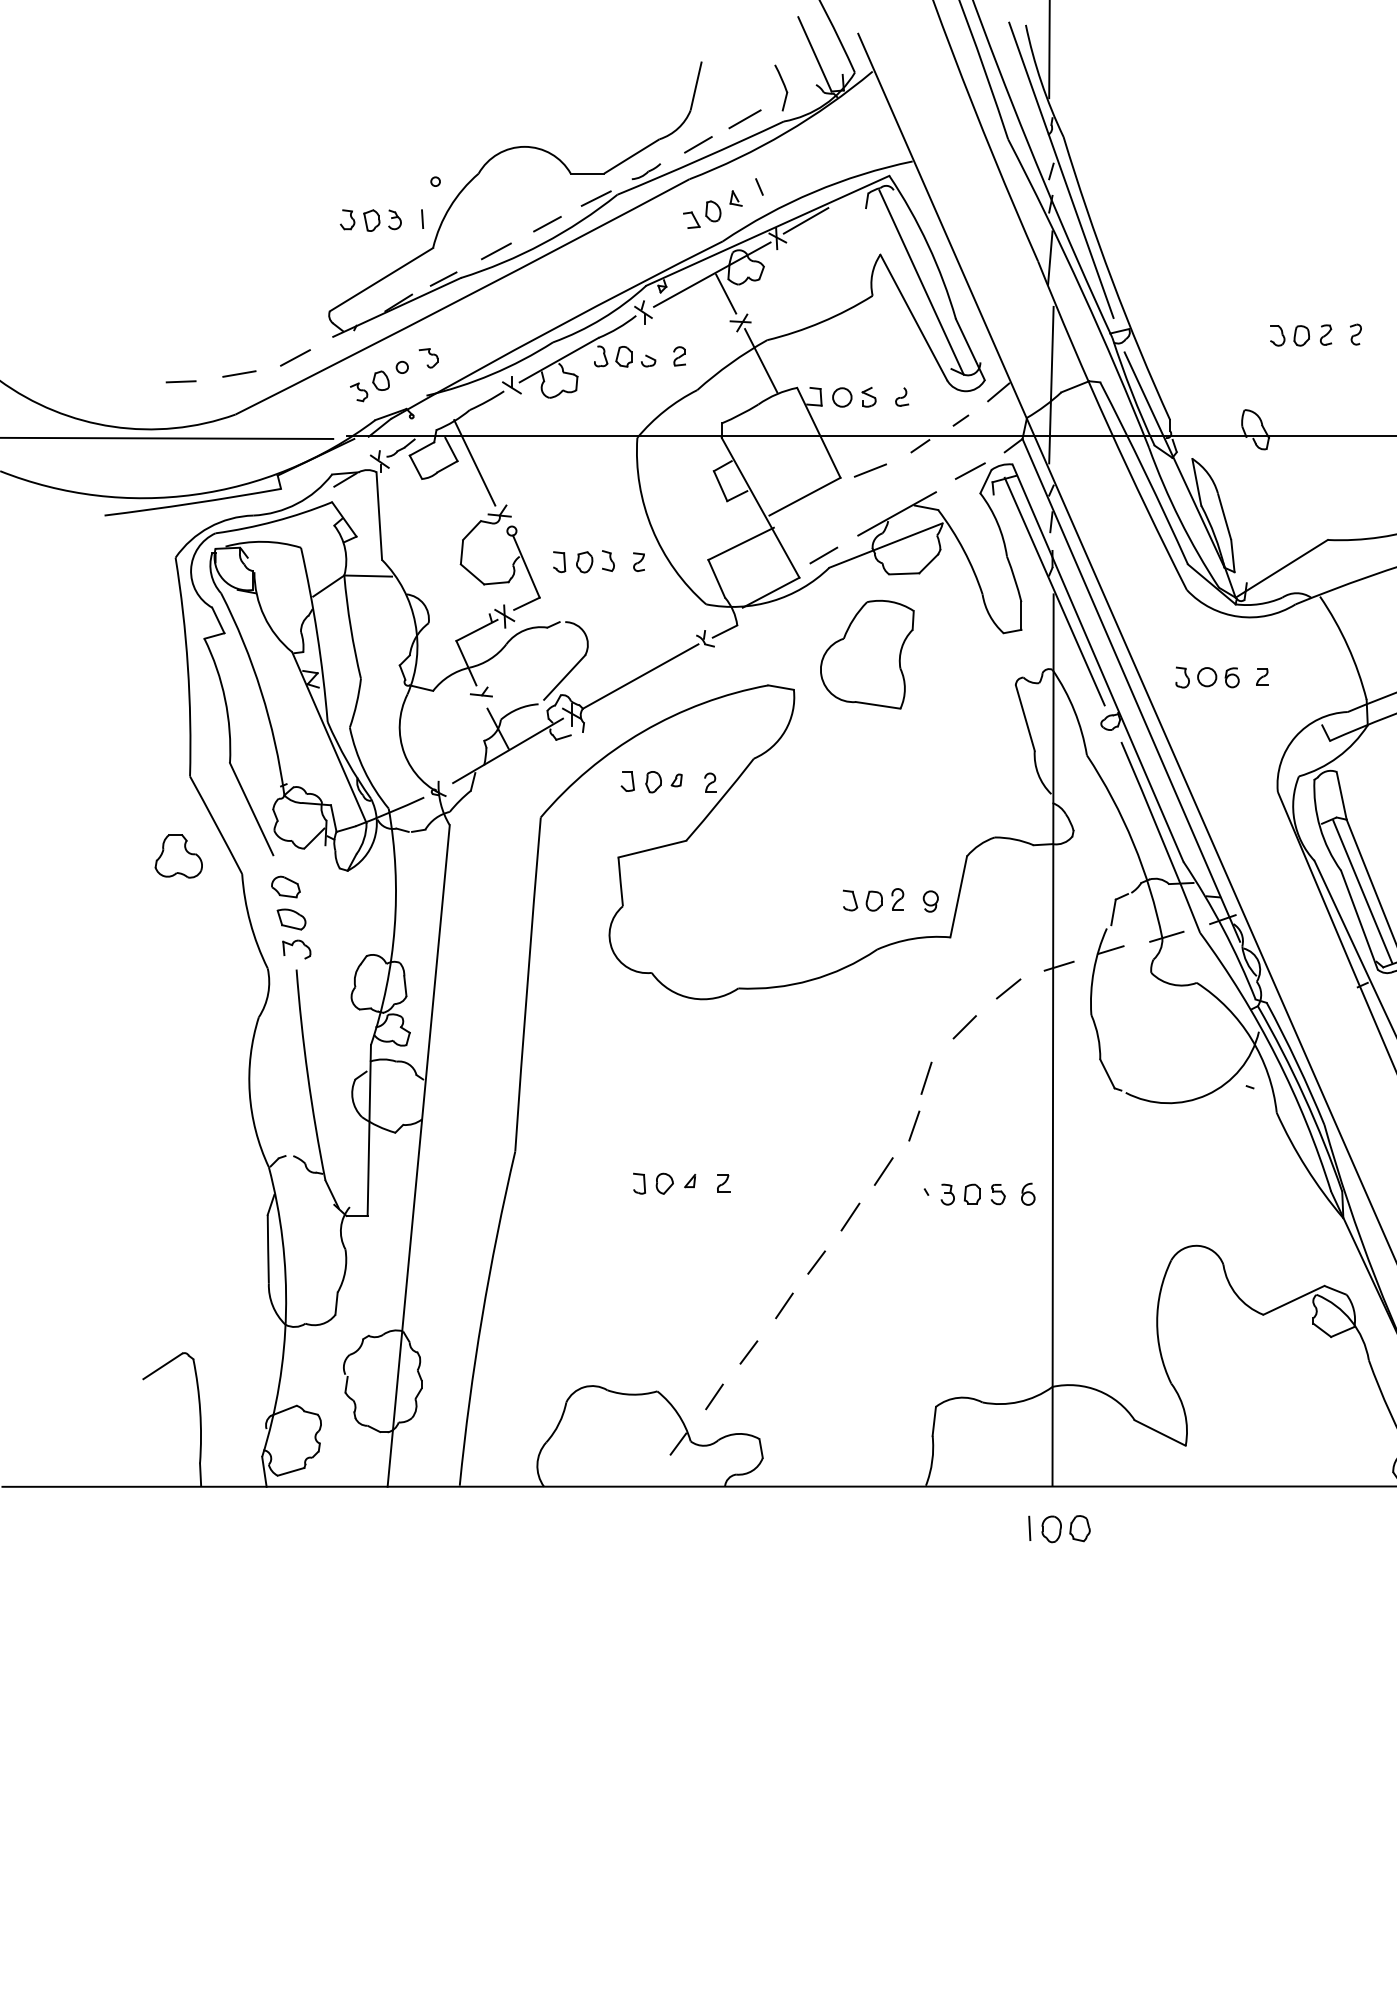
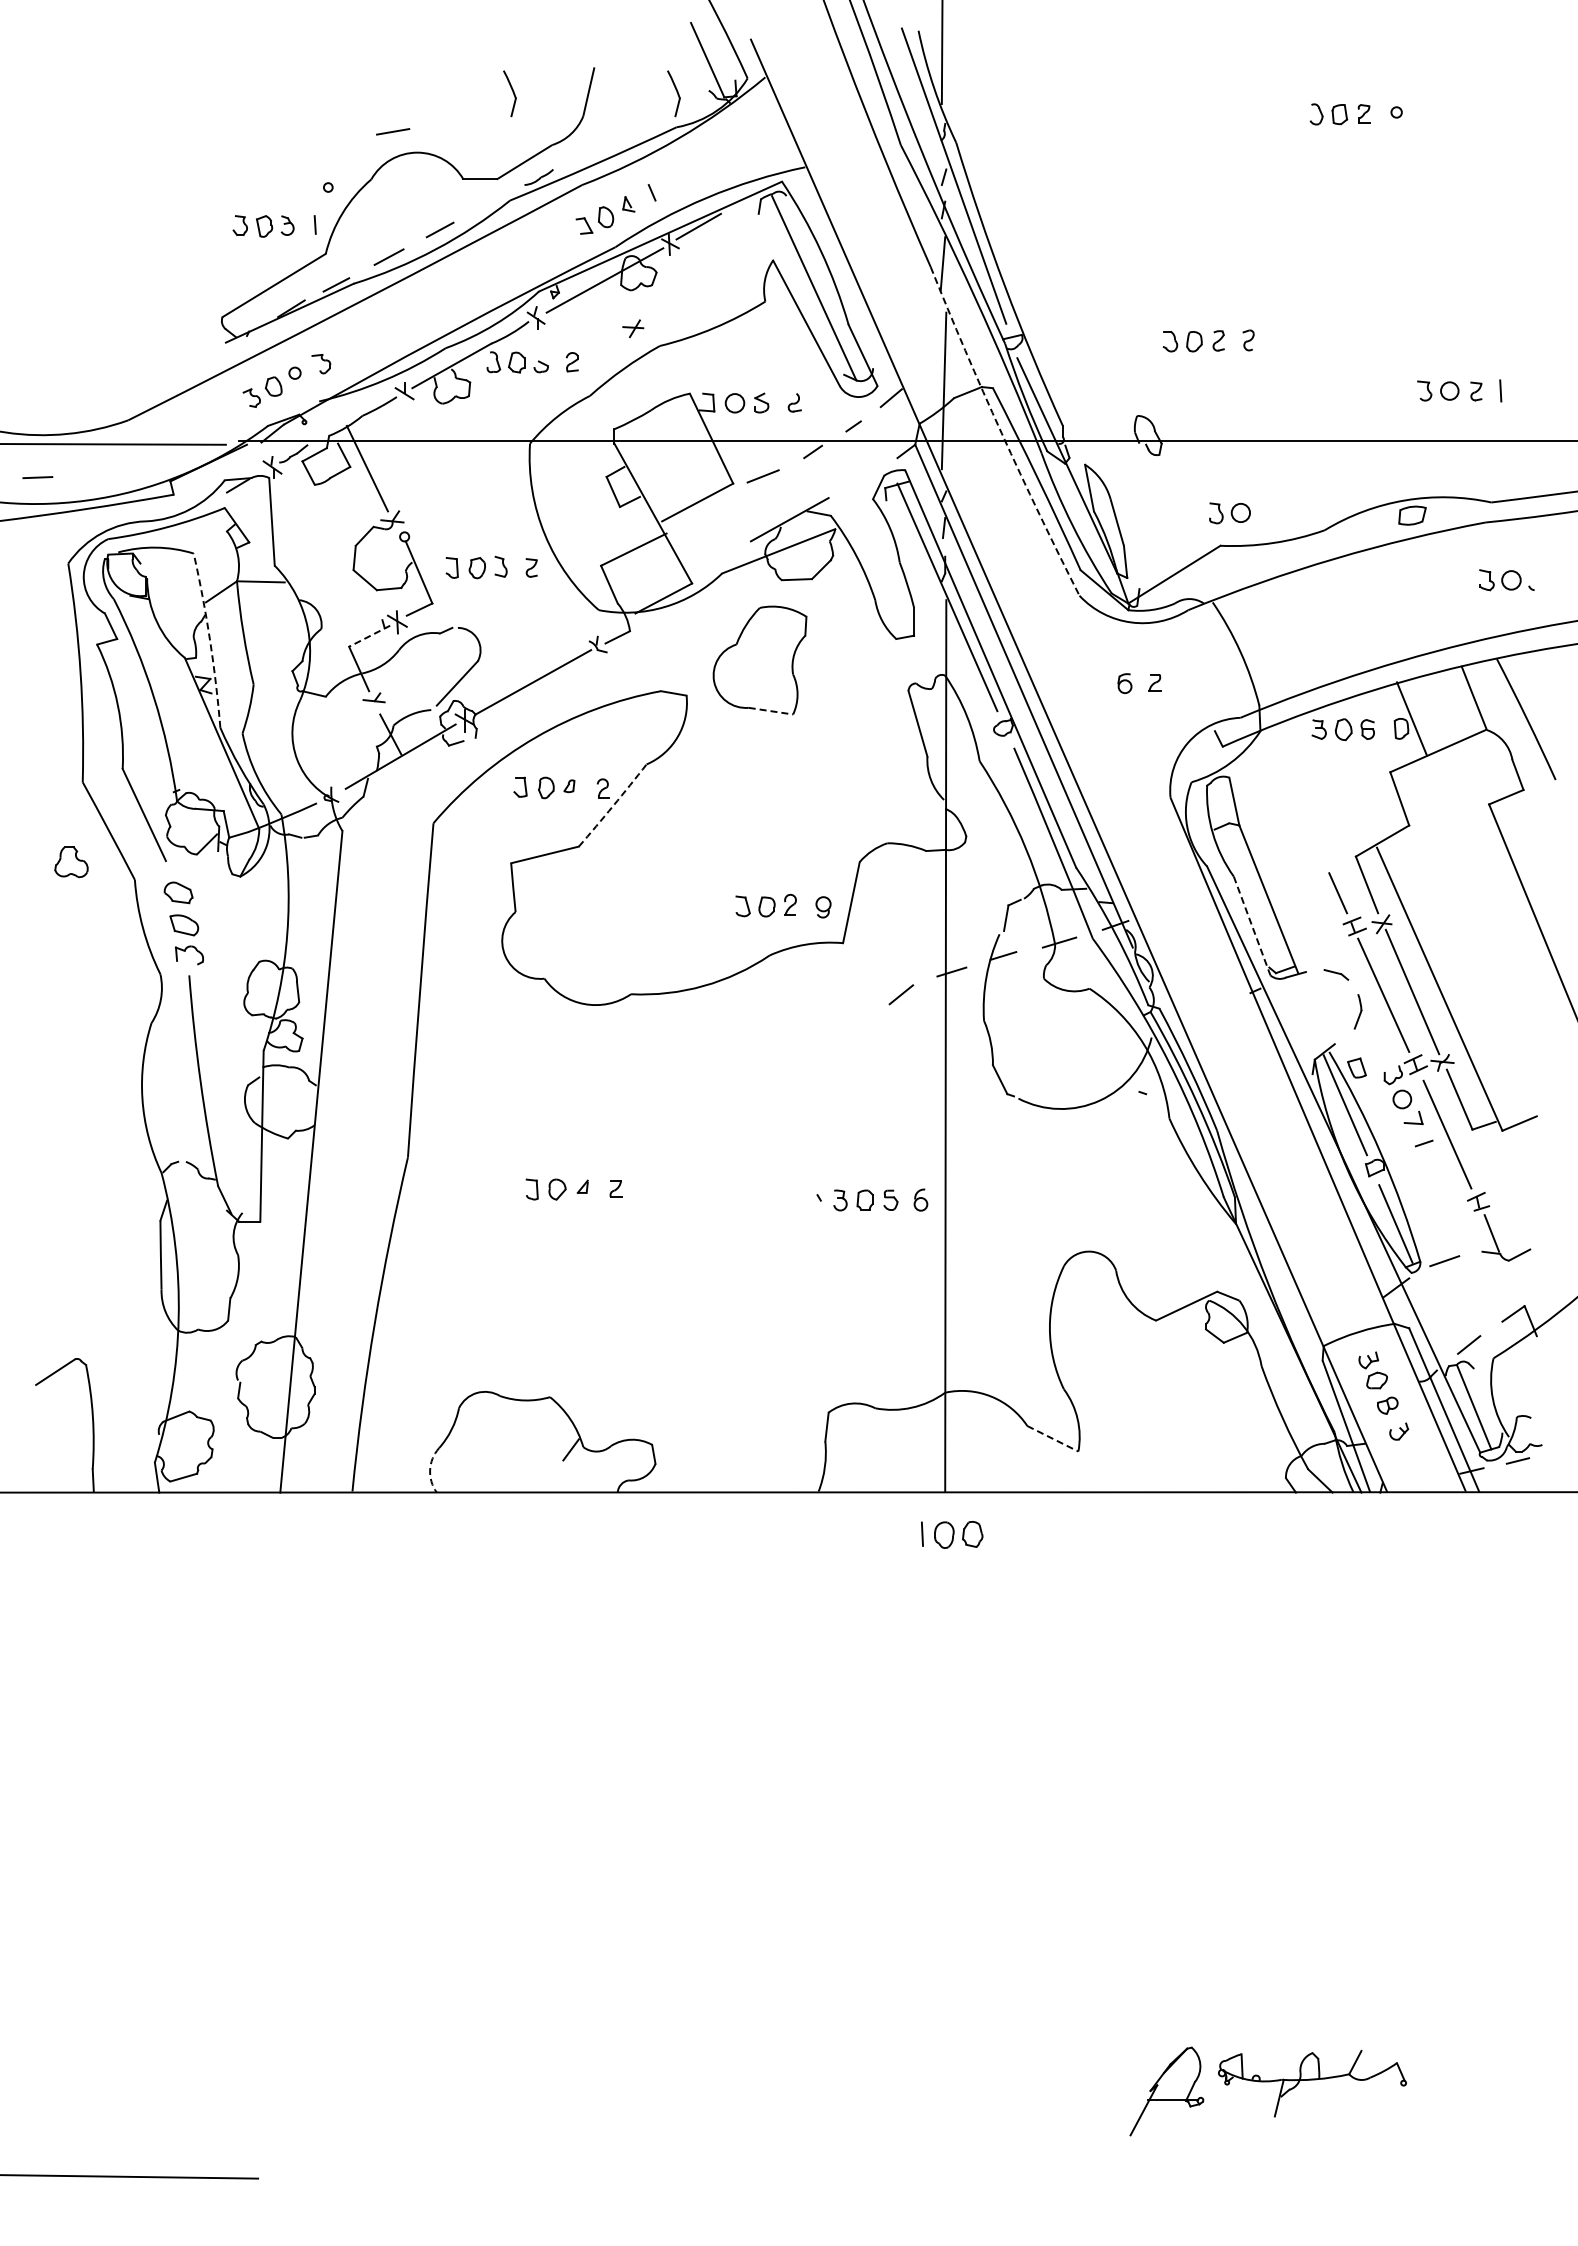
part: (616, 87) -> (509, 93), added
line: (744, 118) -> (637, 124), removed
line: (697, 144) -> (590, 150), removed
line: (595, 198) -> (488, 204), removed
line: (725, 293) -> (618, 299), removed
line: (294, 357) -> (187, 363), removed
line: (760, 360) -> (653, 366), removed
line: (239, 373) -> (393, 131), moved
line: (180, 381) -> (37, 477), moved
arc: (1108, 427) -> (1001, 433), solid -> dashed
line: (969, 470) -> (862, 476), removed
line: (823, 555) -> (716, 561), removed
line: (476, 630) -> (369, 636), solid -> dashed
arc: (317, 634) -> (210, 640), solid -> dashed
part: (1195, 677) -> (1229, 513), moved
line: (878, 705) -> (771, 711), solid -> dashed
arc: (720, 799) -> (613, 805), solid -> dashed
part: (178, 856) -> (71, 862), size x0.7
line: (1362, 891) -> (1255, 897), removed
line: (1359, 919) -> (1252, 925), solid -> dashed
line: (964, 1026) -> (857, 1032), removed
line: (926, 1077) -> (819, 1083), removed
line: (914, 1125) -> (807, 1131), removed
line: (883, 1171) -> (776, 1177), removed
line: (850, 1216) -> (743, 1222), removed
line: (816, 1262) -> (709, 1268), removed
line: (783, 1305) -> (676, 1311), removed
line: (748, 1352) -> (641, 1358), removed
line: (713, 1396) -> (606, 1402), removed
line: (1159, 1432) -> (1052, 1438), solid -> dashed
arc: (537, 1464) -> (430, 1470), solid -> dashed

